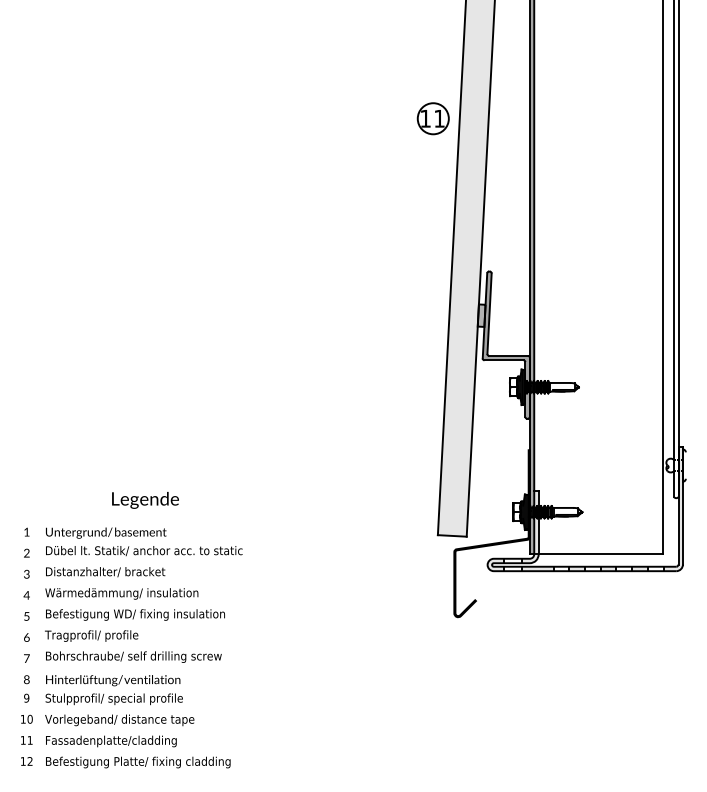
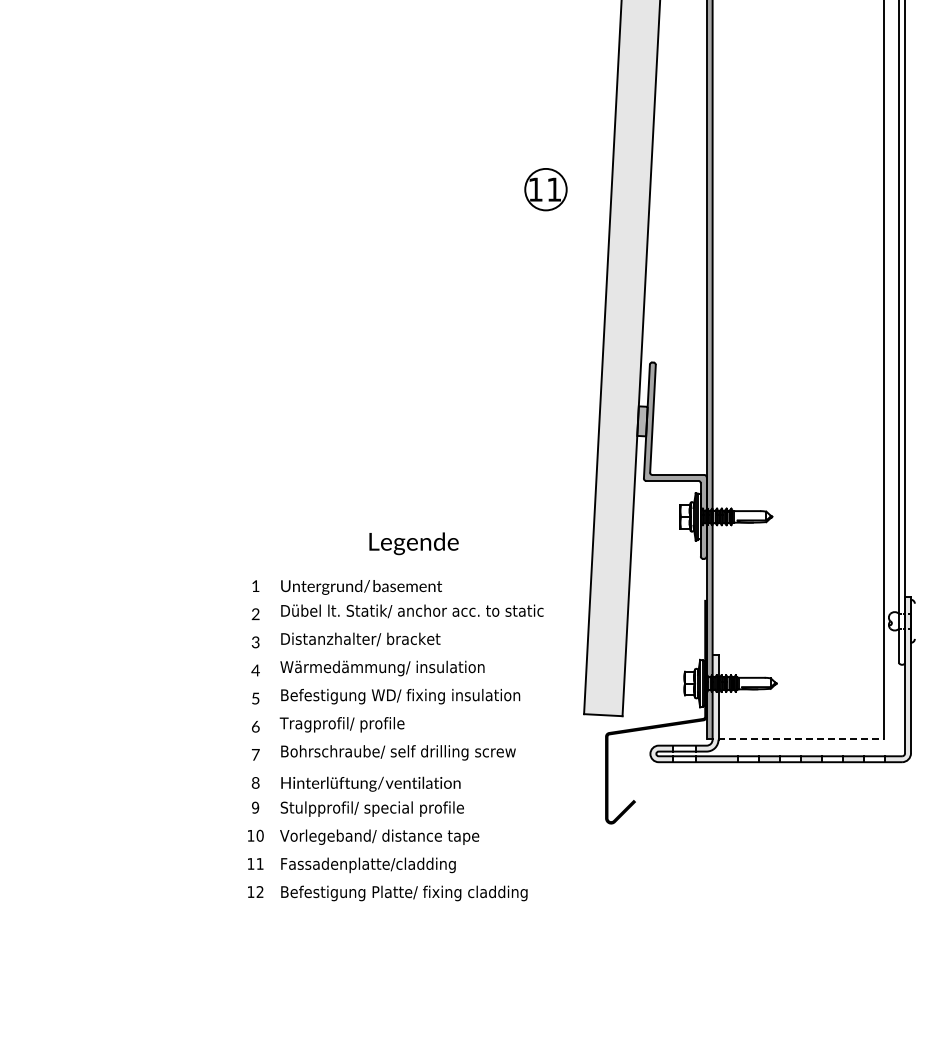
part: (432, 118) -> (545, 189), moved
line: (596, 554) -> (795, 739), solid -> dashed
text: (131, 629) -> (395, 716), moved

